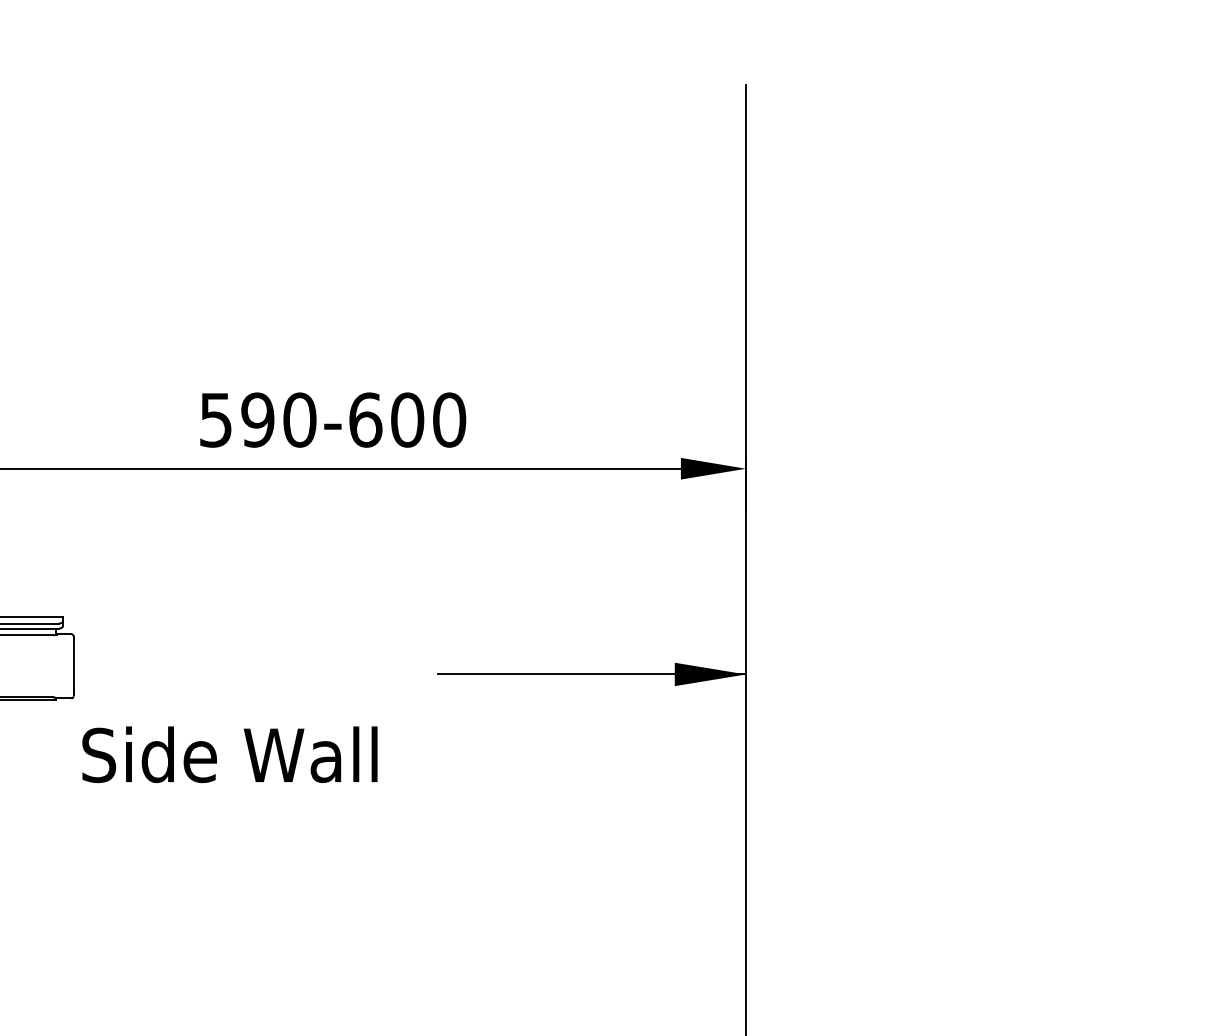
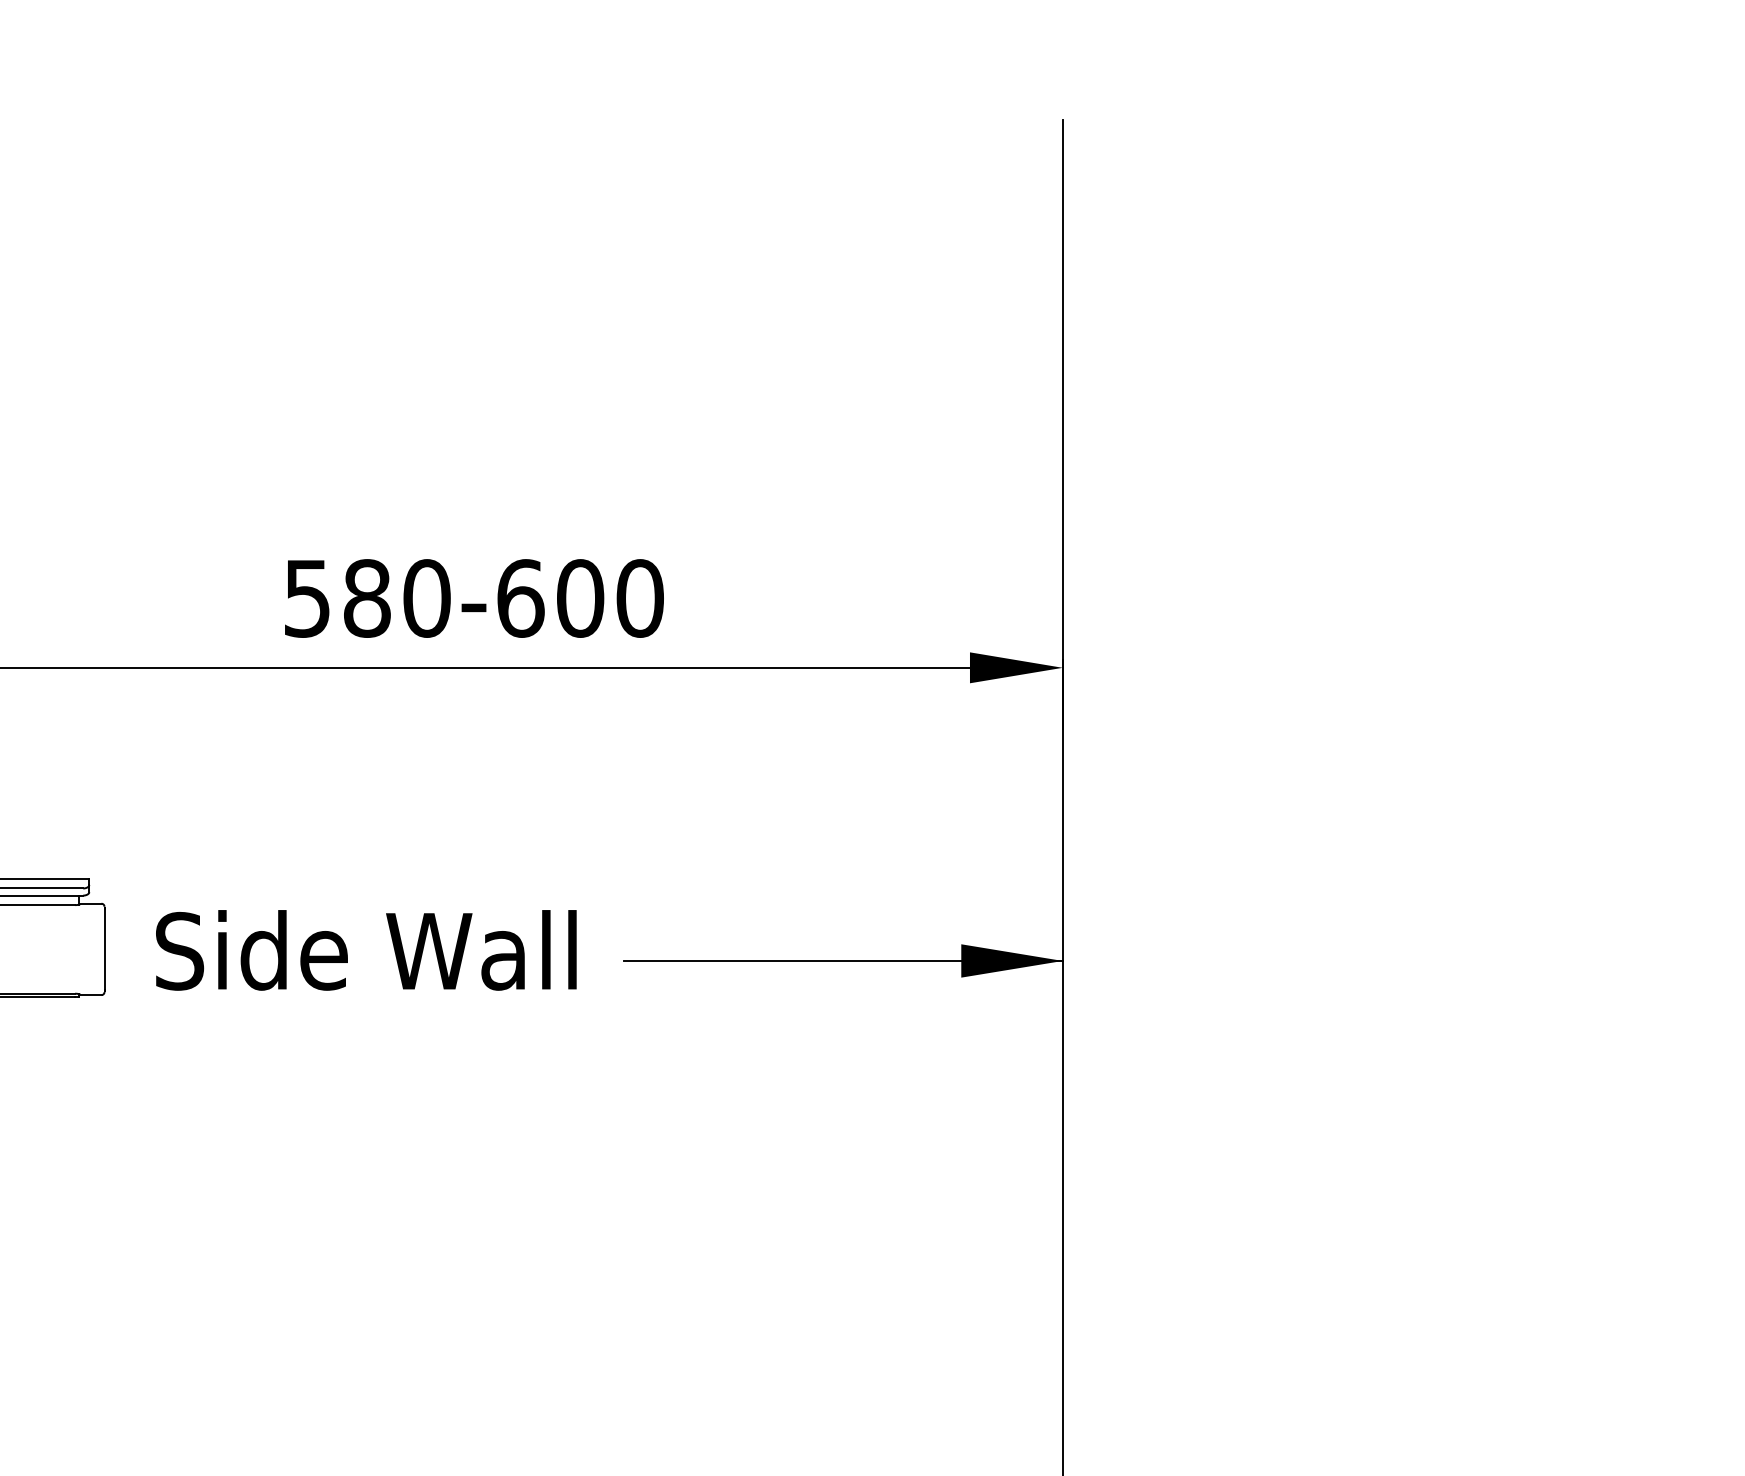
text: (257, 420) -> (366, 598), 590-600 -> 580-600
text: (230, 754) -> (366, 950), moved

